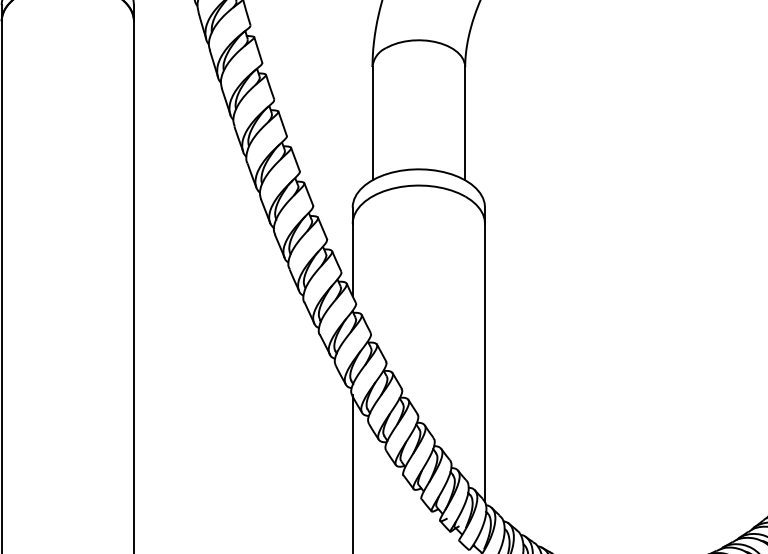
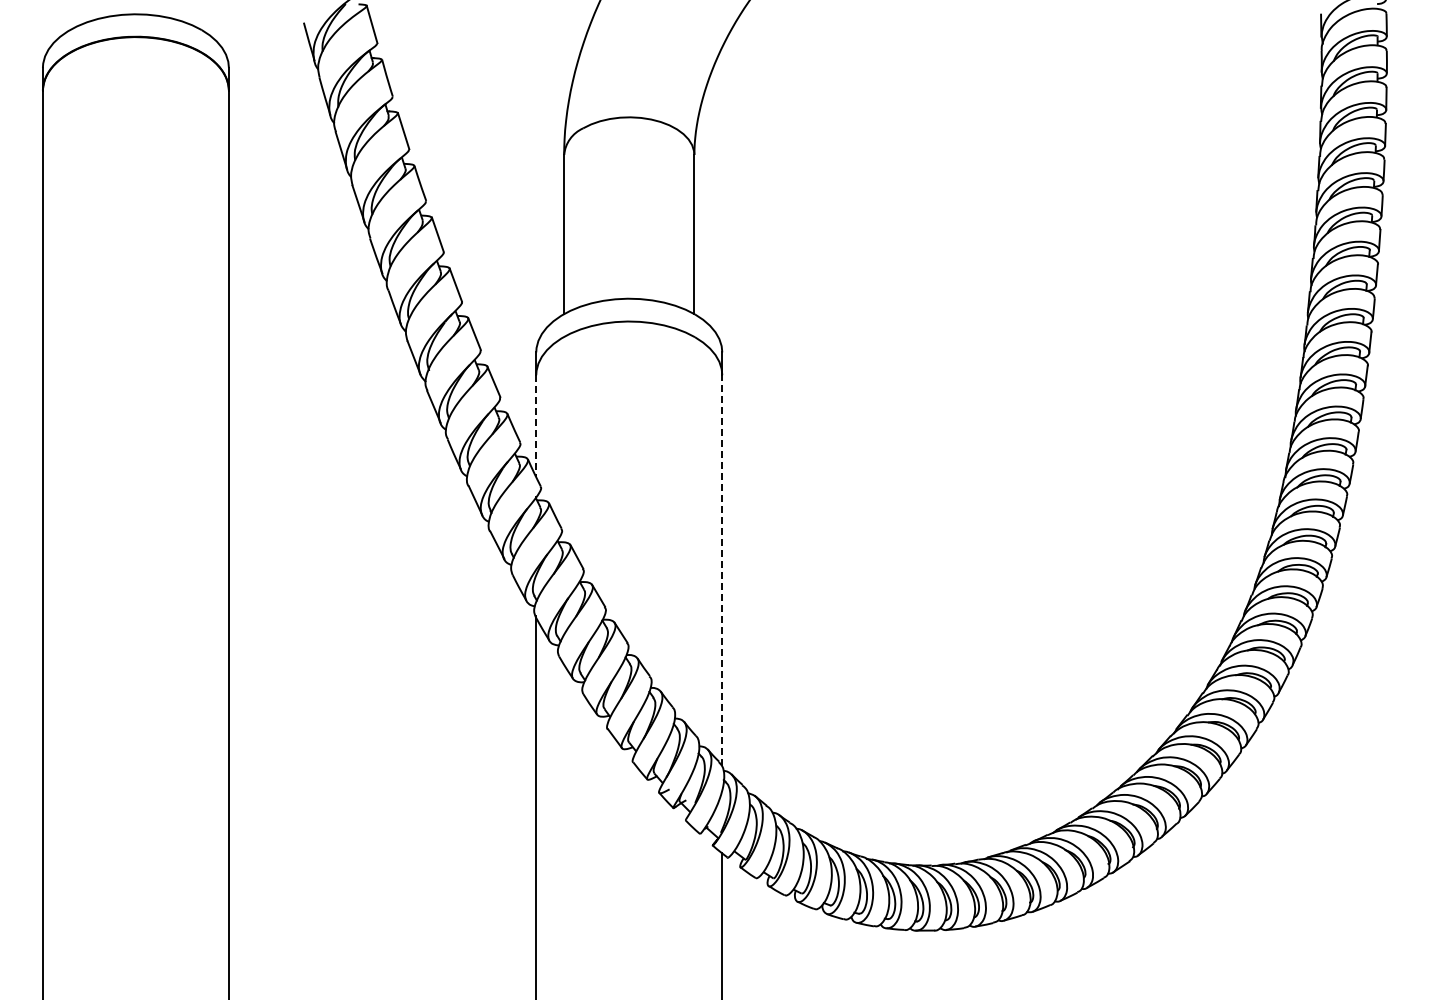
line: (352, 260) -> (536, 426), solid -> dashed
line: (485, 362) -> (722, 570), solid -> dashed

